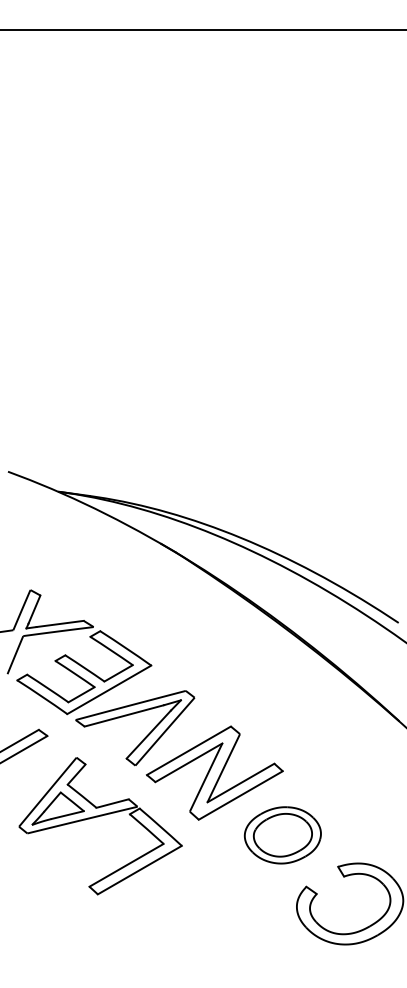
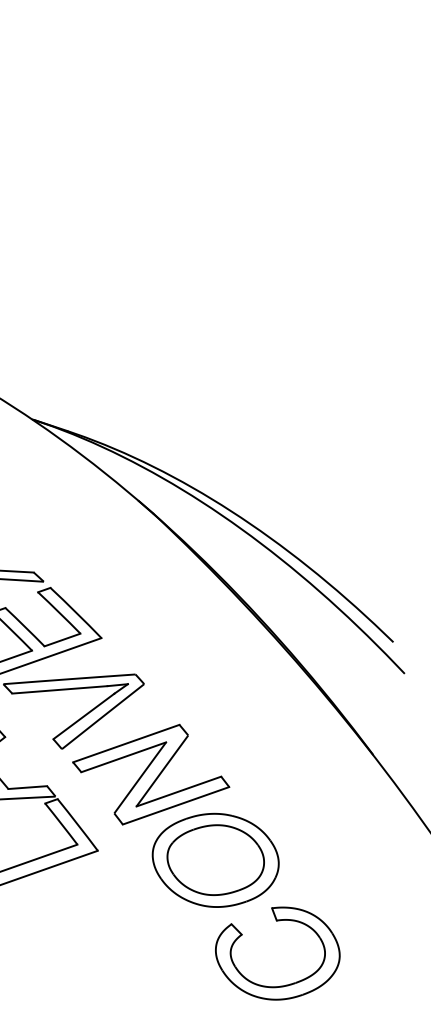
part: (282, 835) -> (215, 860), size x1.43

